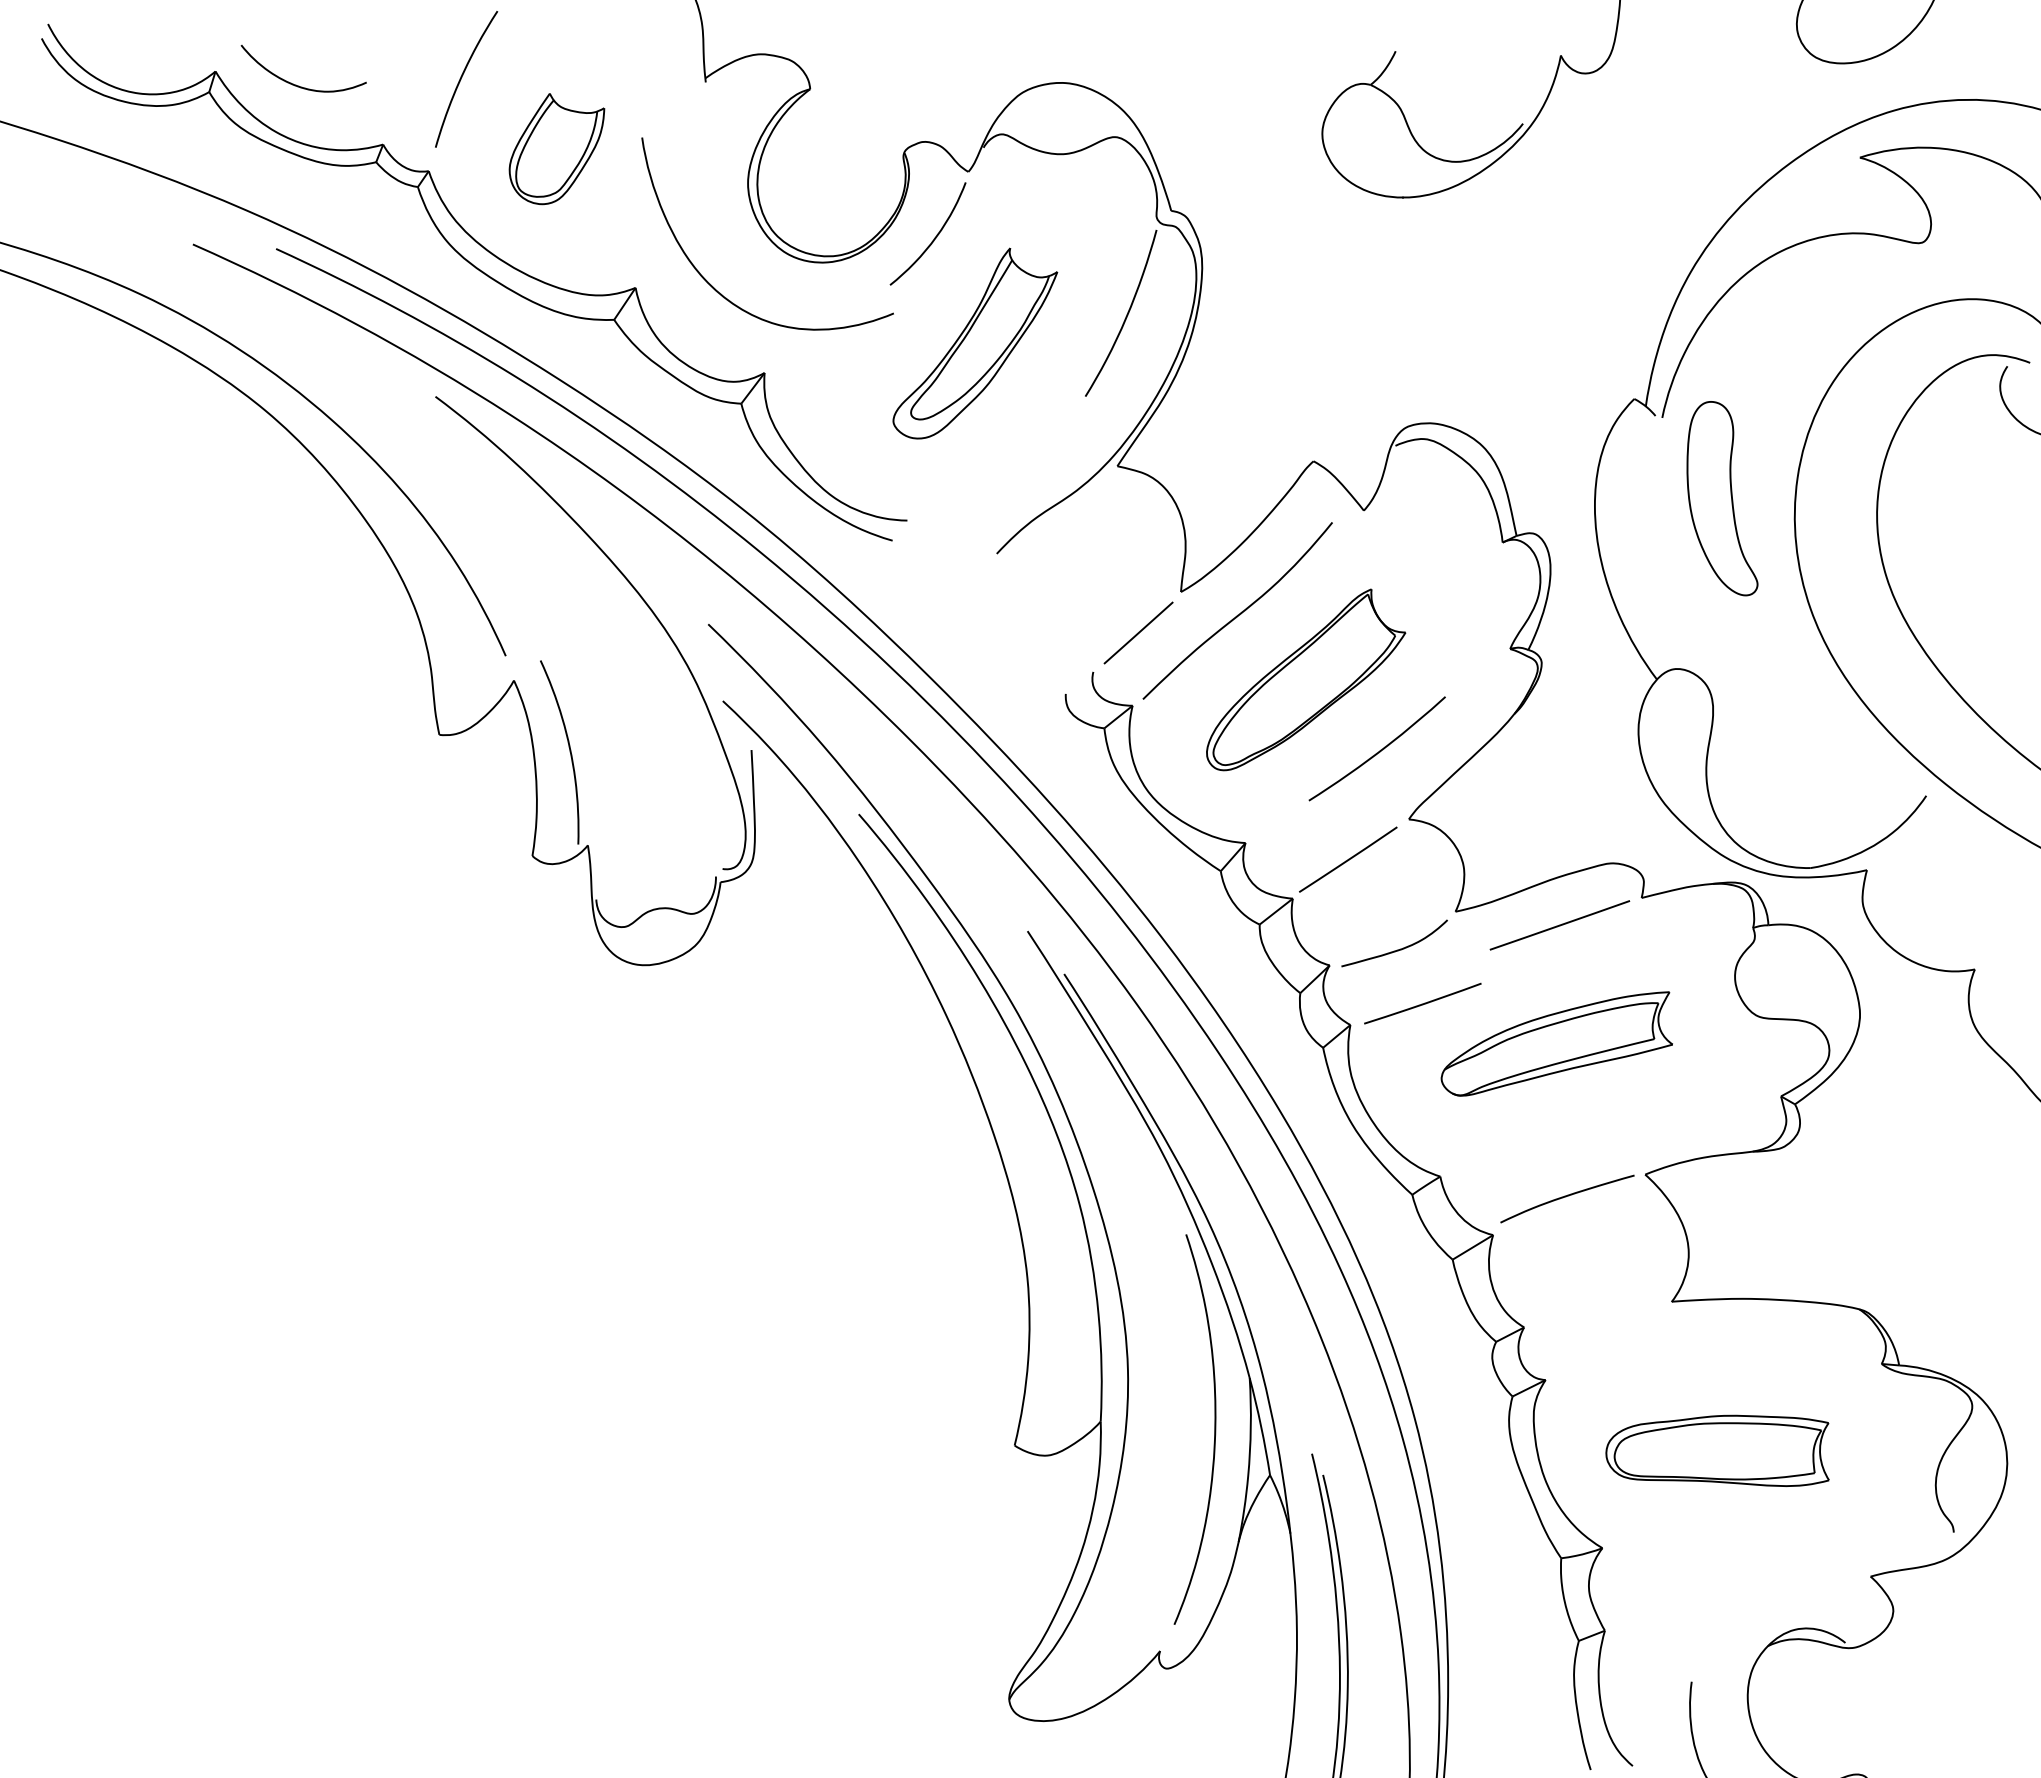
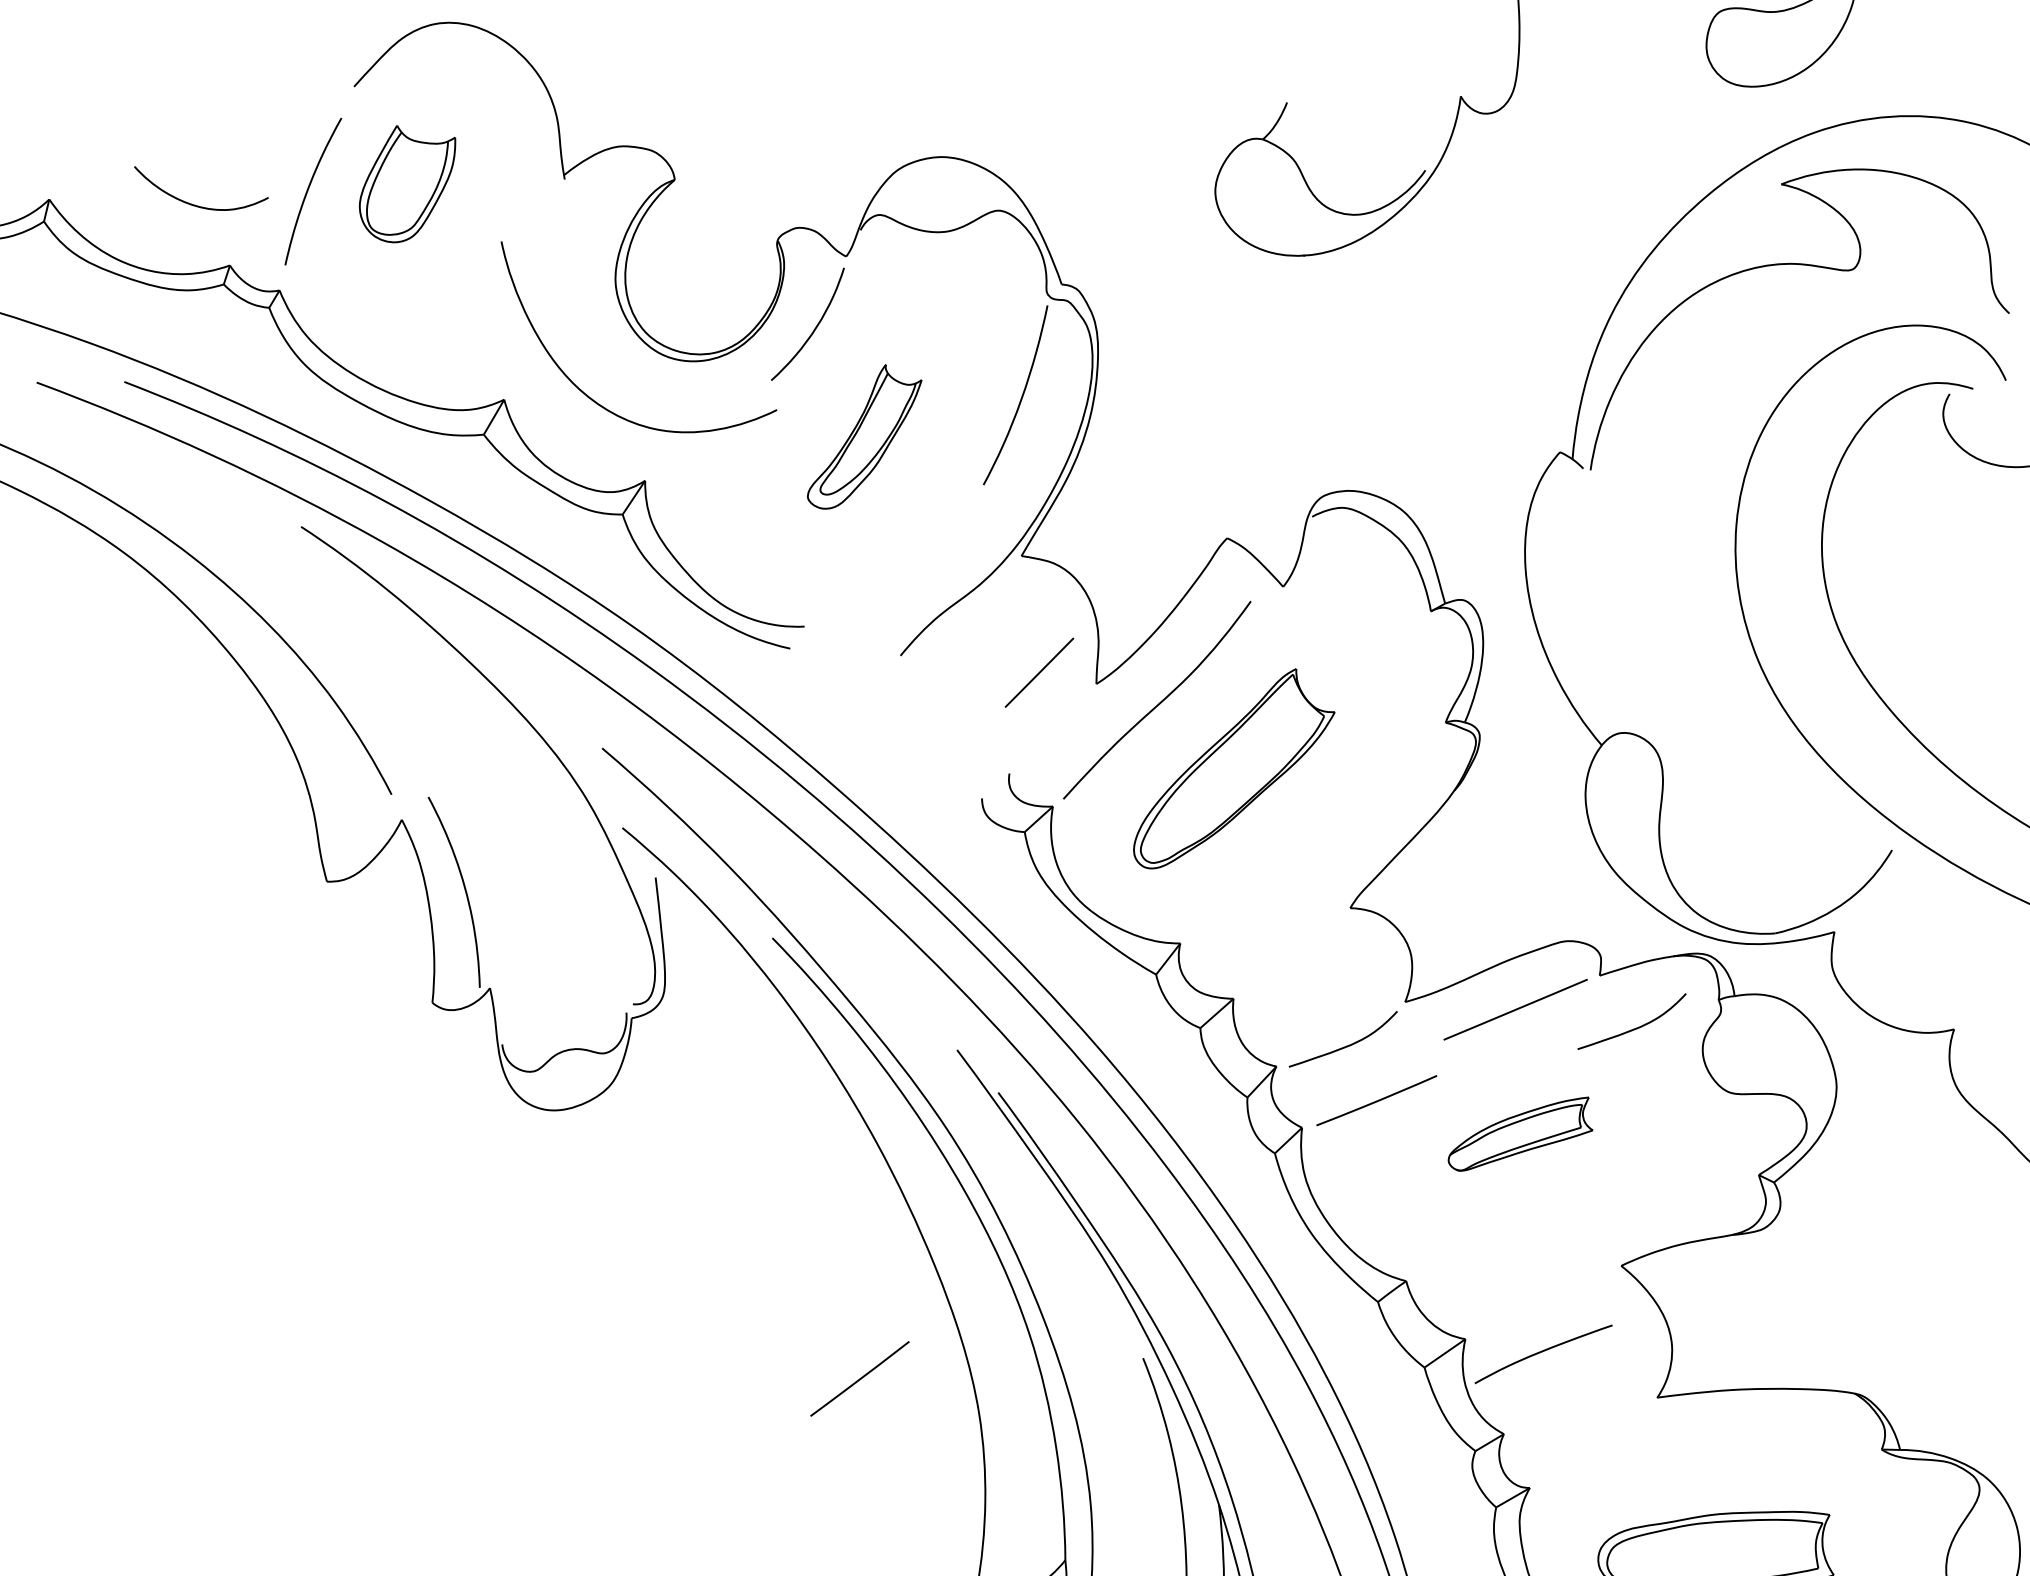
curve: (296, 84) -> (195, 204), moved
part: (556, 149) -> (407, 183), moved
part: (975, 343) -> (864, 436), size x0.7
part: (1722, 498) -> (1658, 551), removed
line: (1138, 632) -> (1039, 672), moved
curve: (1379, 750) -> (1315, 837), removed
line: (1348, 859) -> (860, 1378), moved
curve: (1672, 949) -> (1635, 1027), added
part: (1556, 1043) -> (1519, 1133), size x0.6
curve: (1566, 1197) -> (1542, 1352), moved

